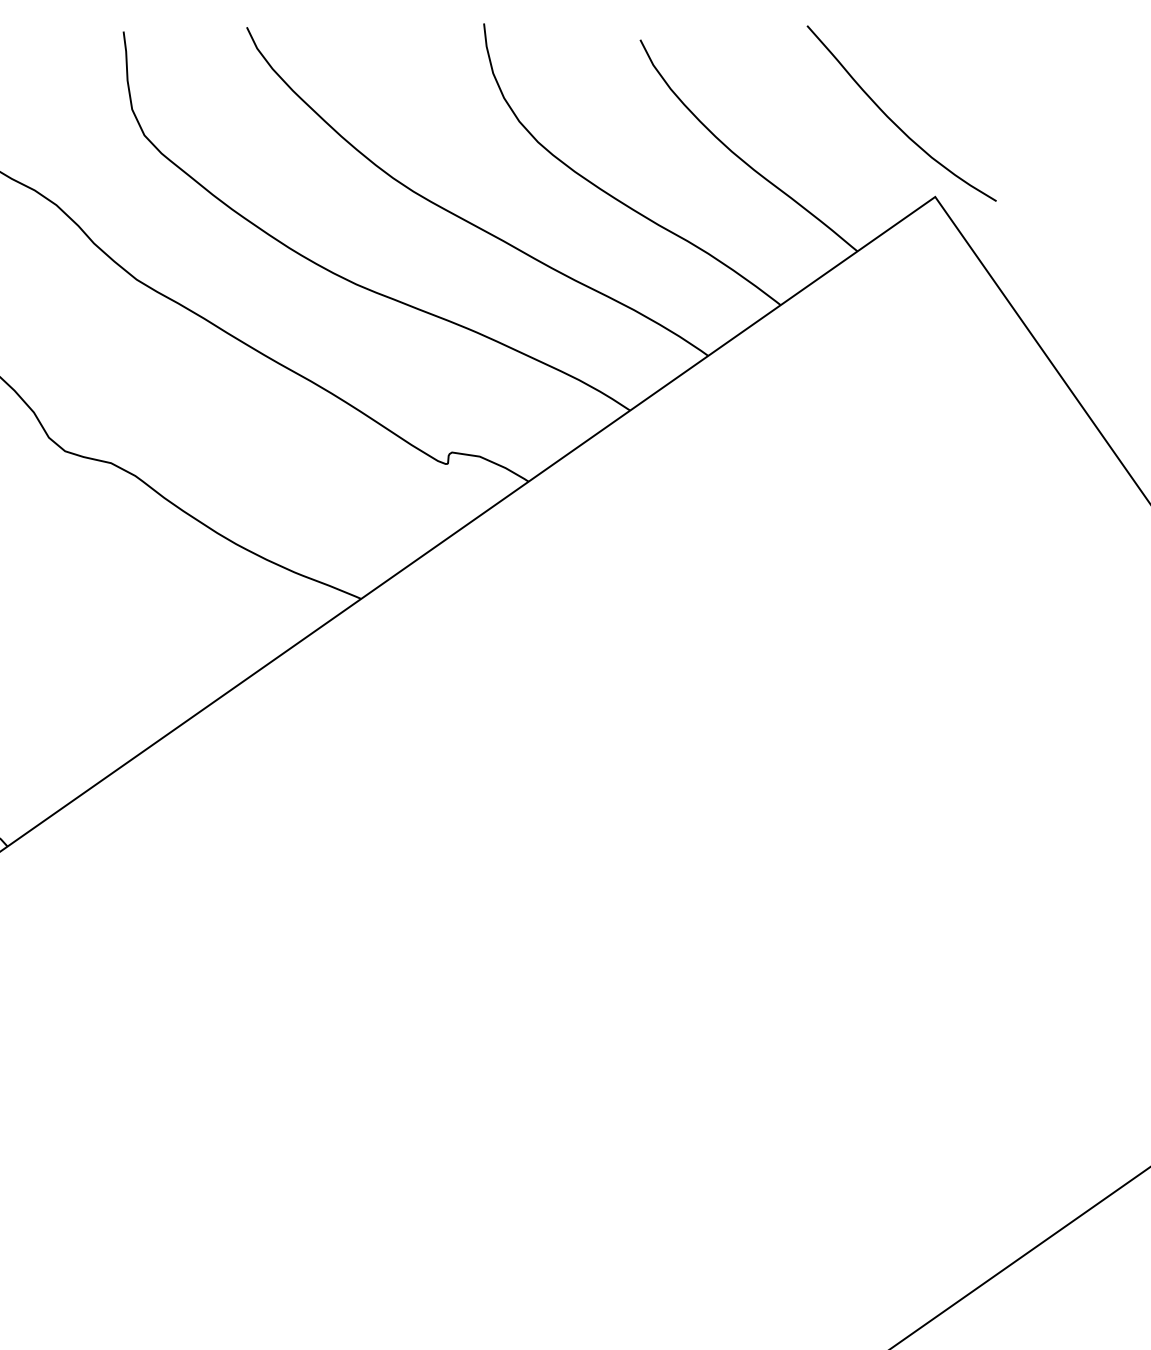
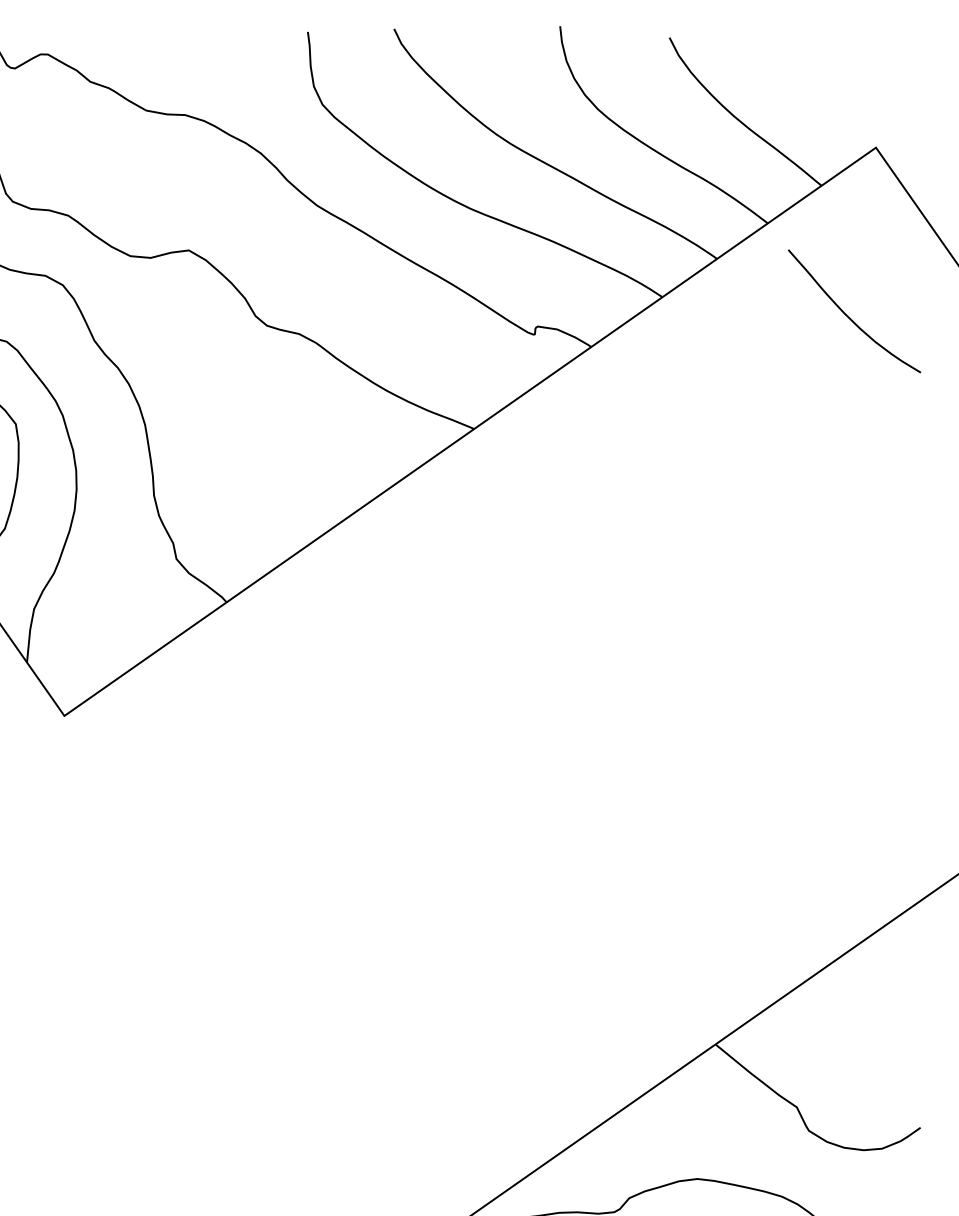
curve: (893, 119) -> (848, 315), moved

